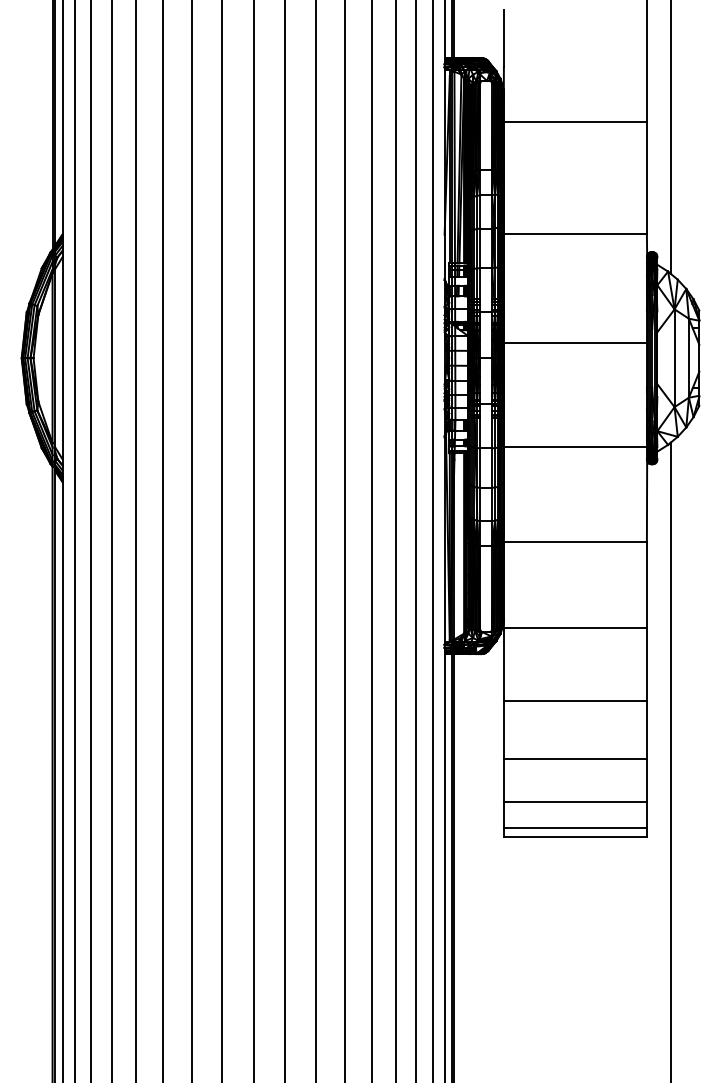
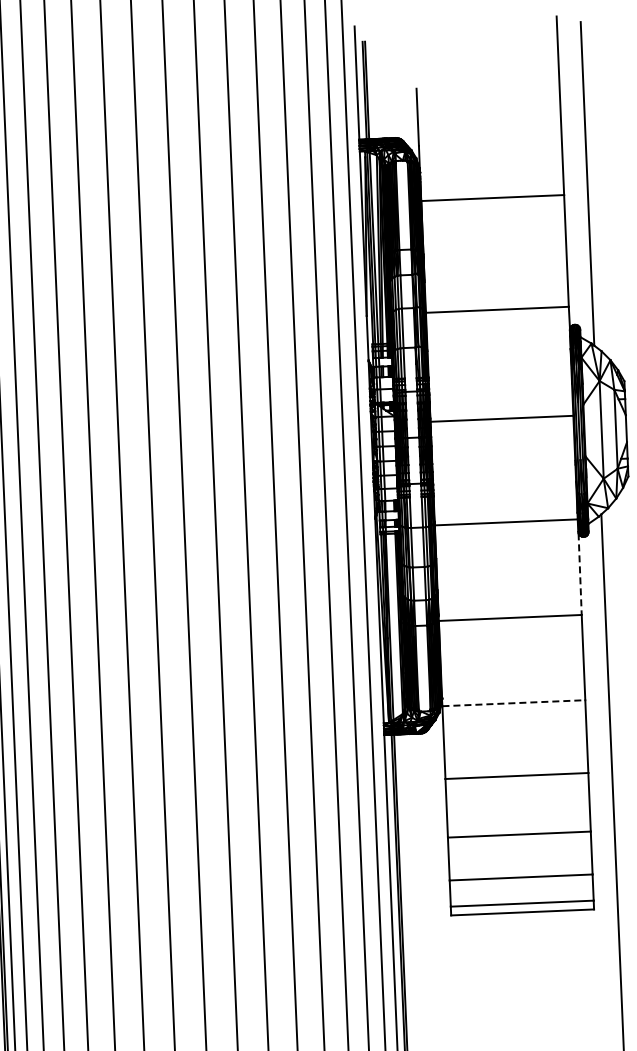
line: (647, 501) -> (580, 574), solid -> dashed
line: (575, 627) -> (513, 703), solid -> dashed

